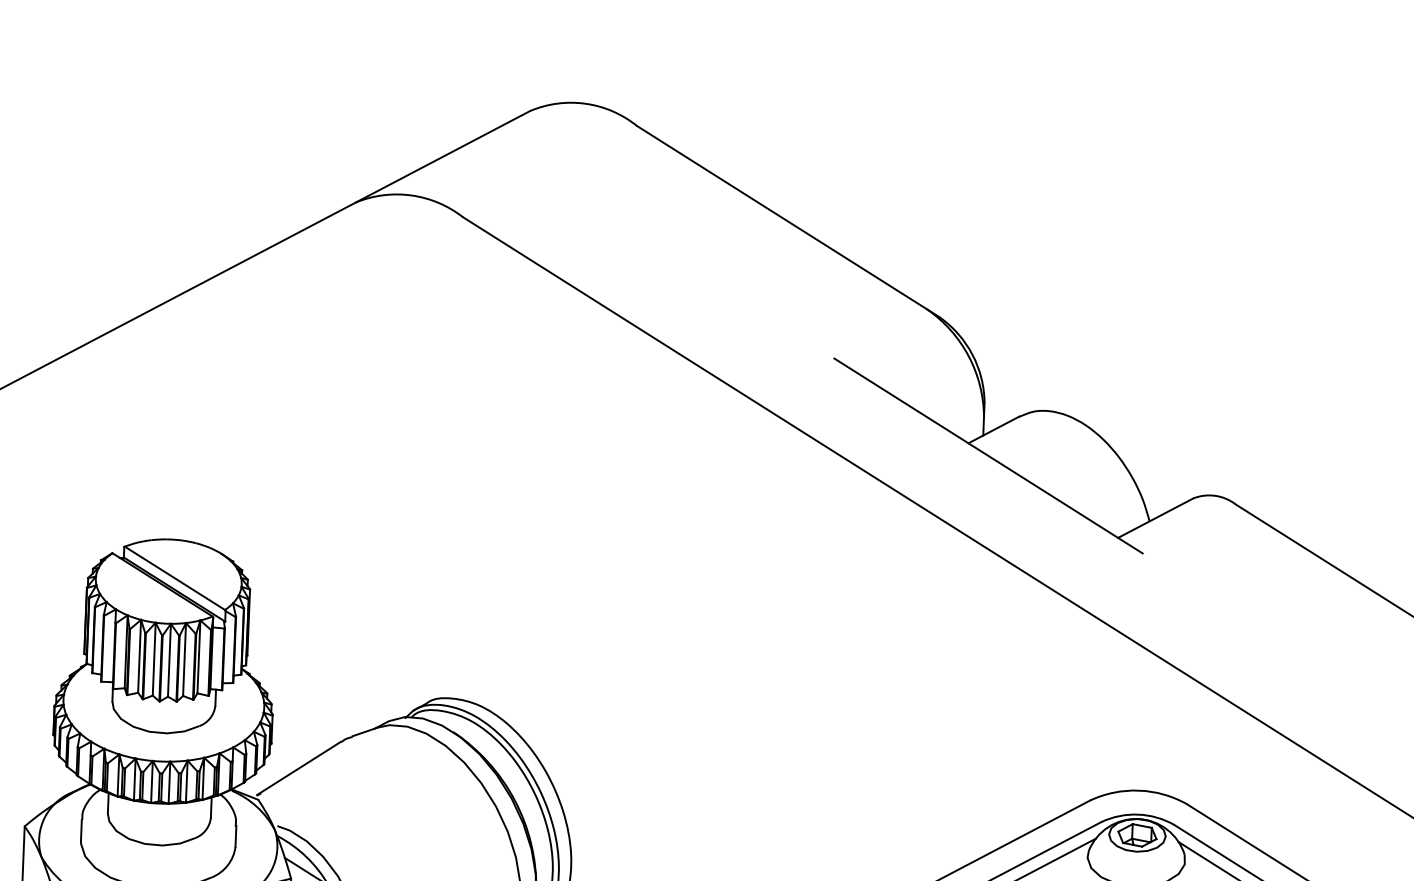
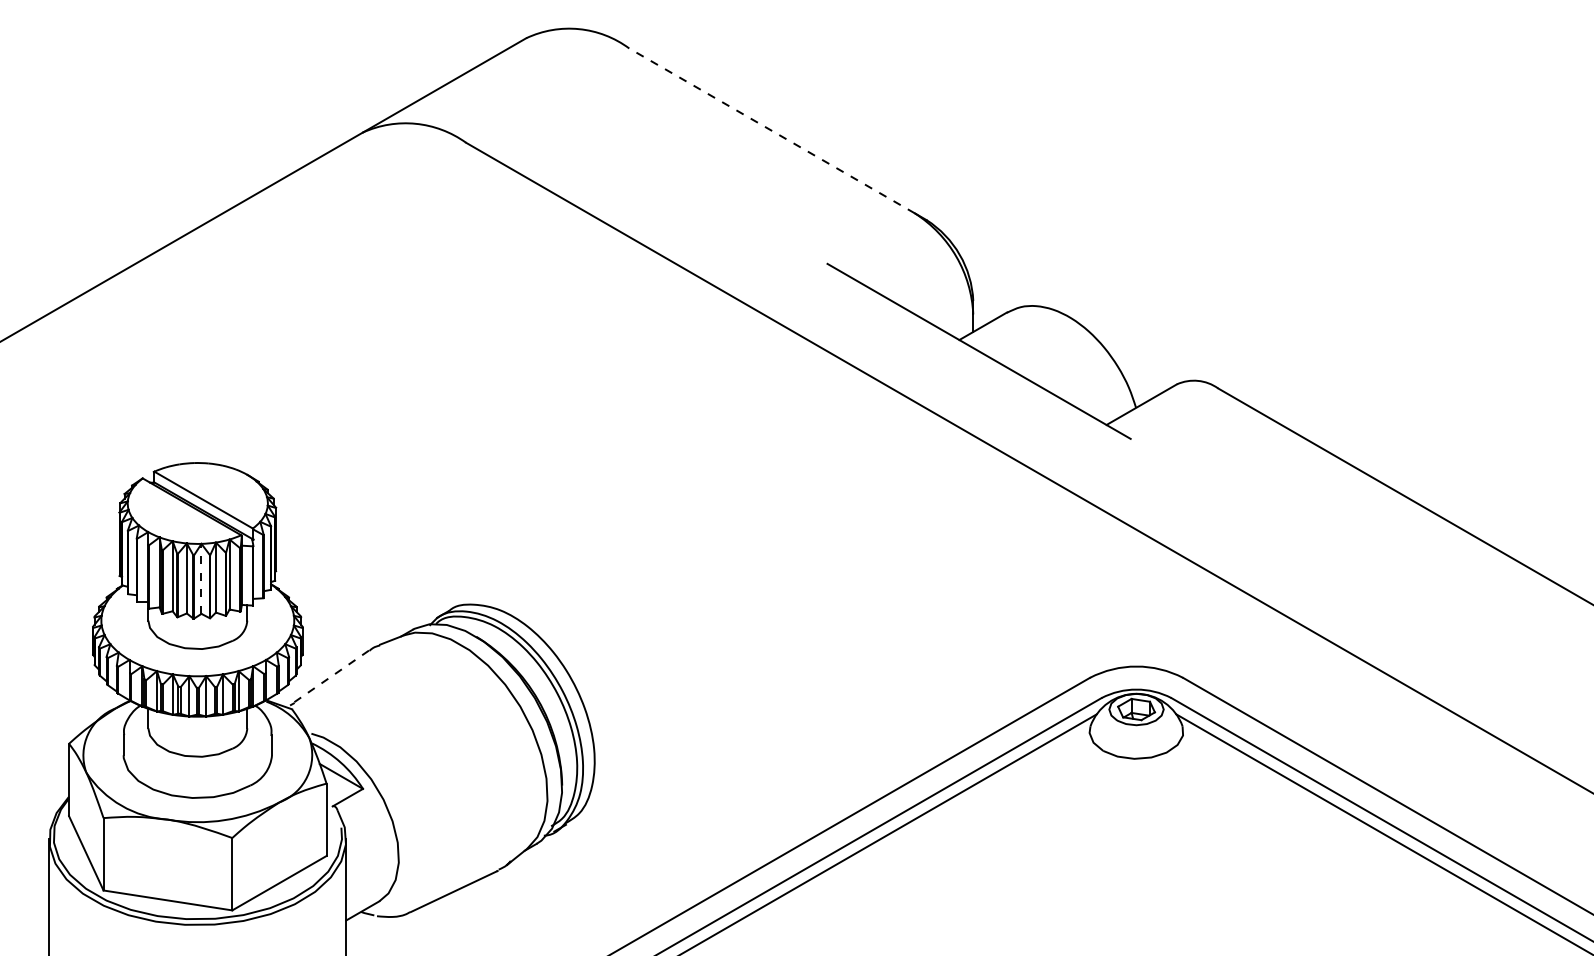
line: (782, 217) -> (772, 130), solid -> dashed
line: (169, 659) -> (201, 578), solid -> dashed
line: (298, 768) -> (329, 677), solid -> dashed

